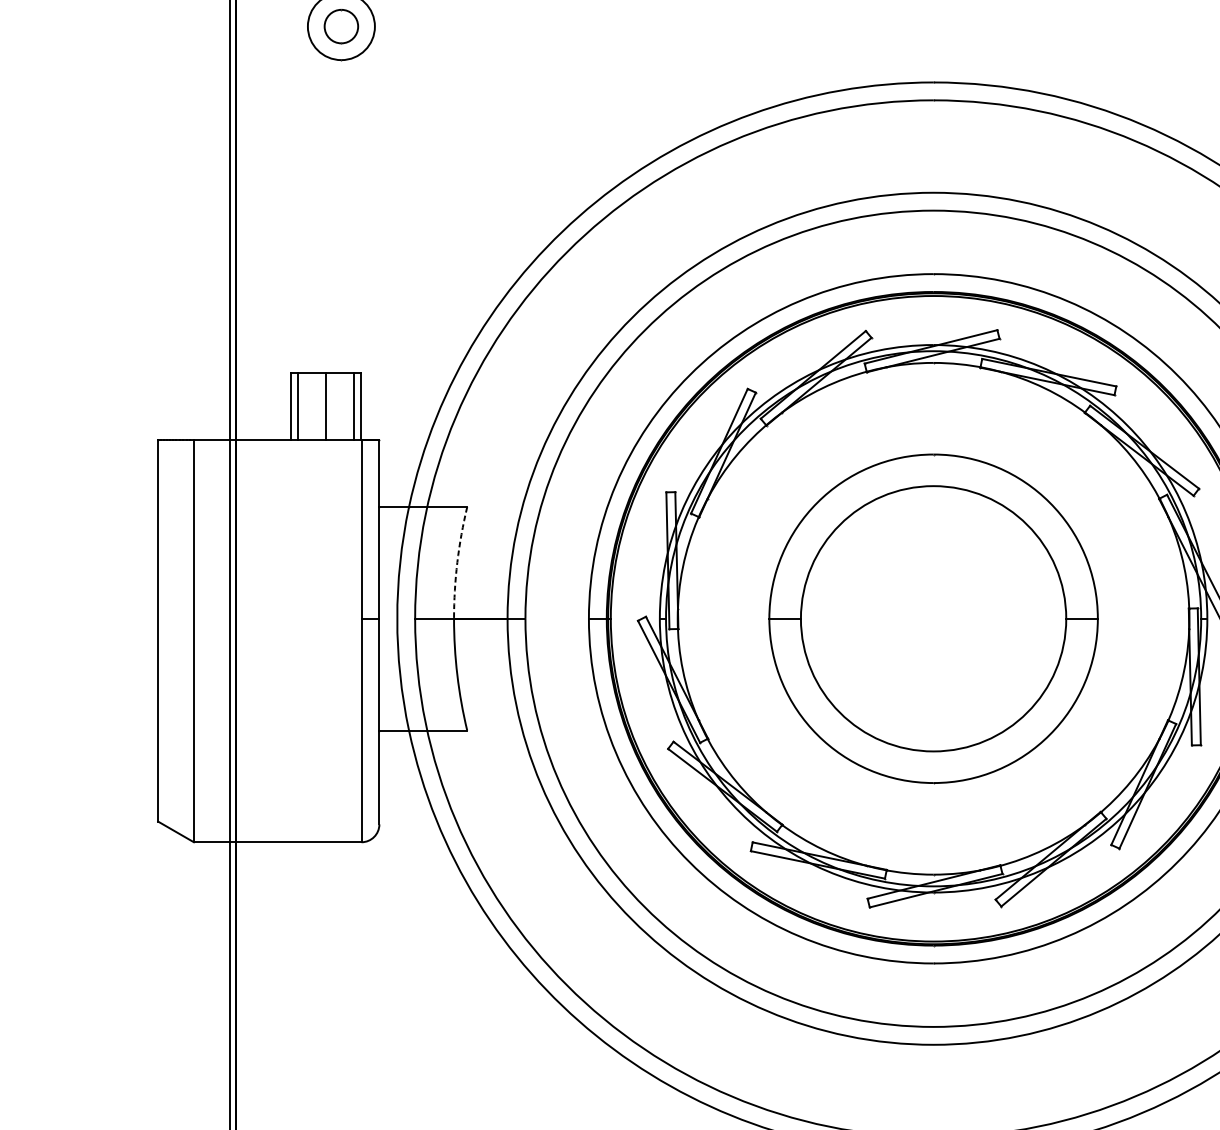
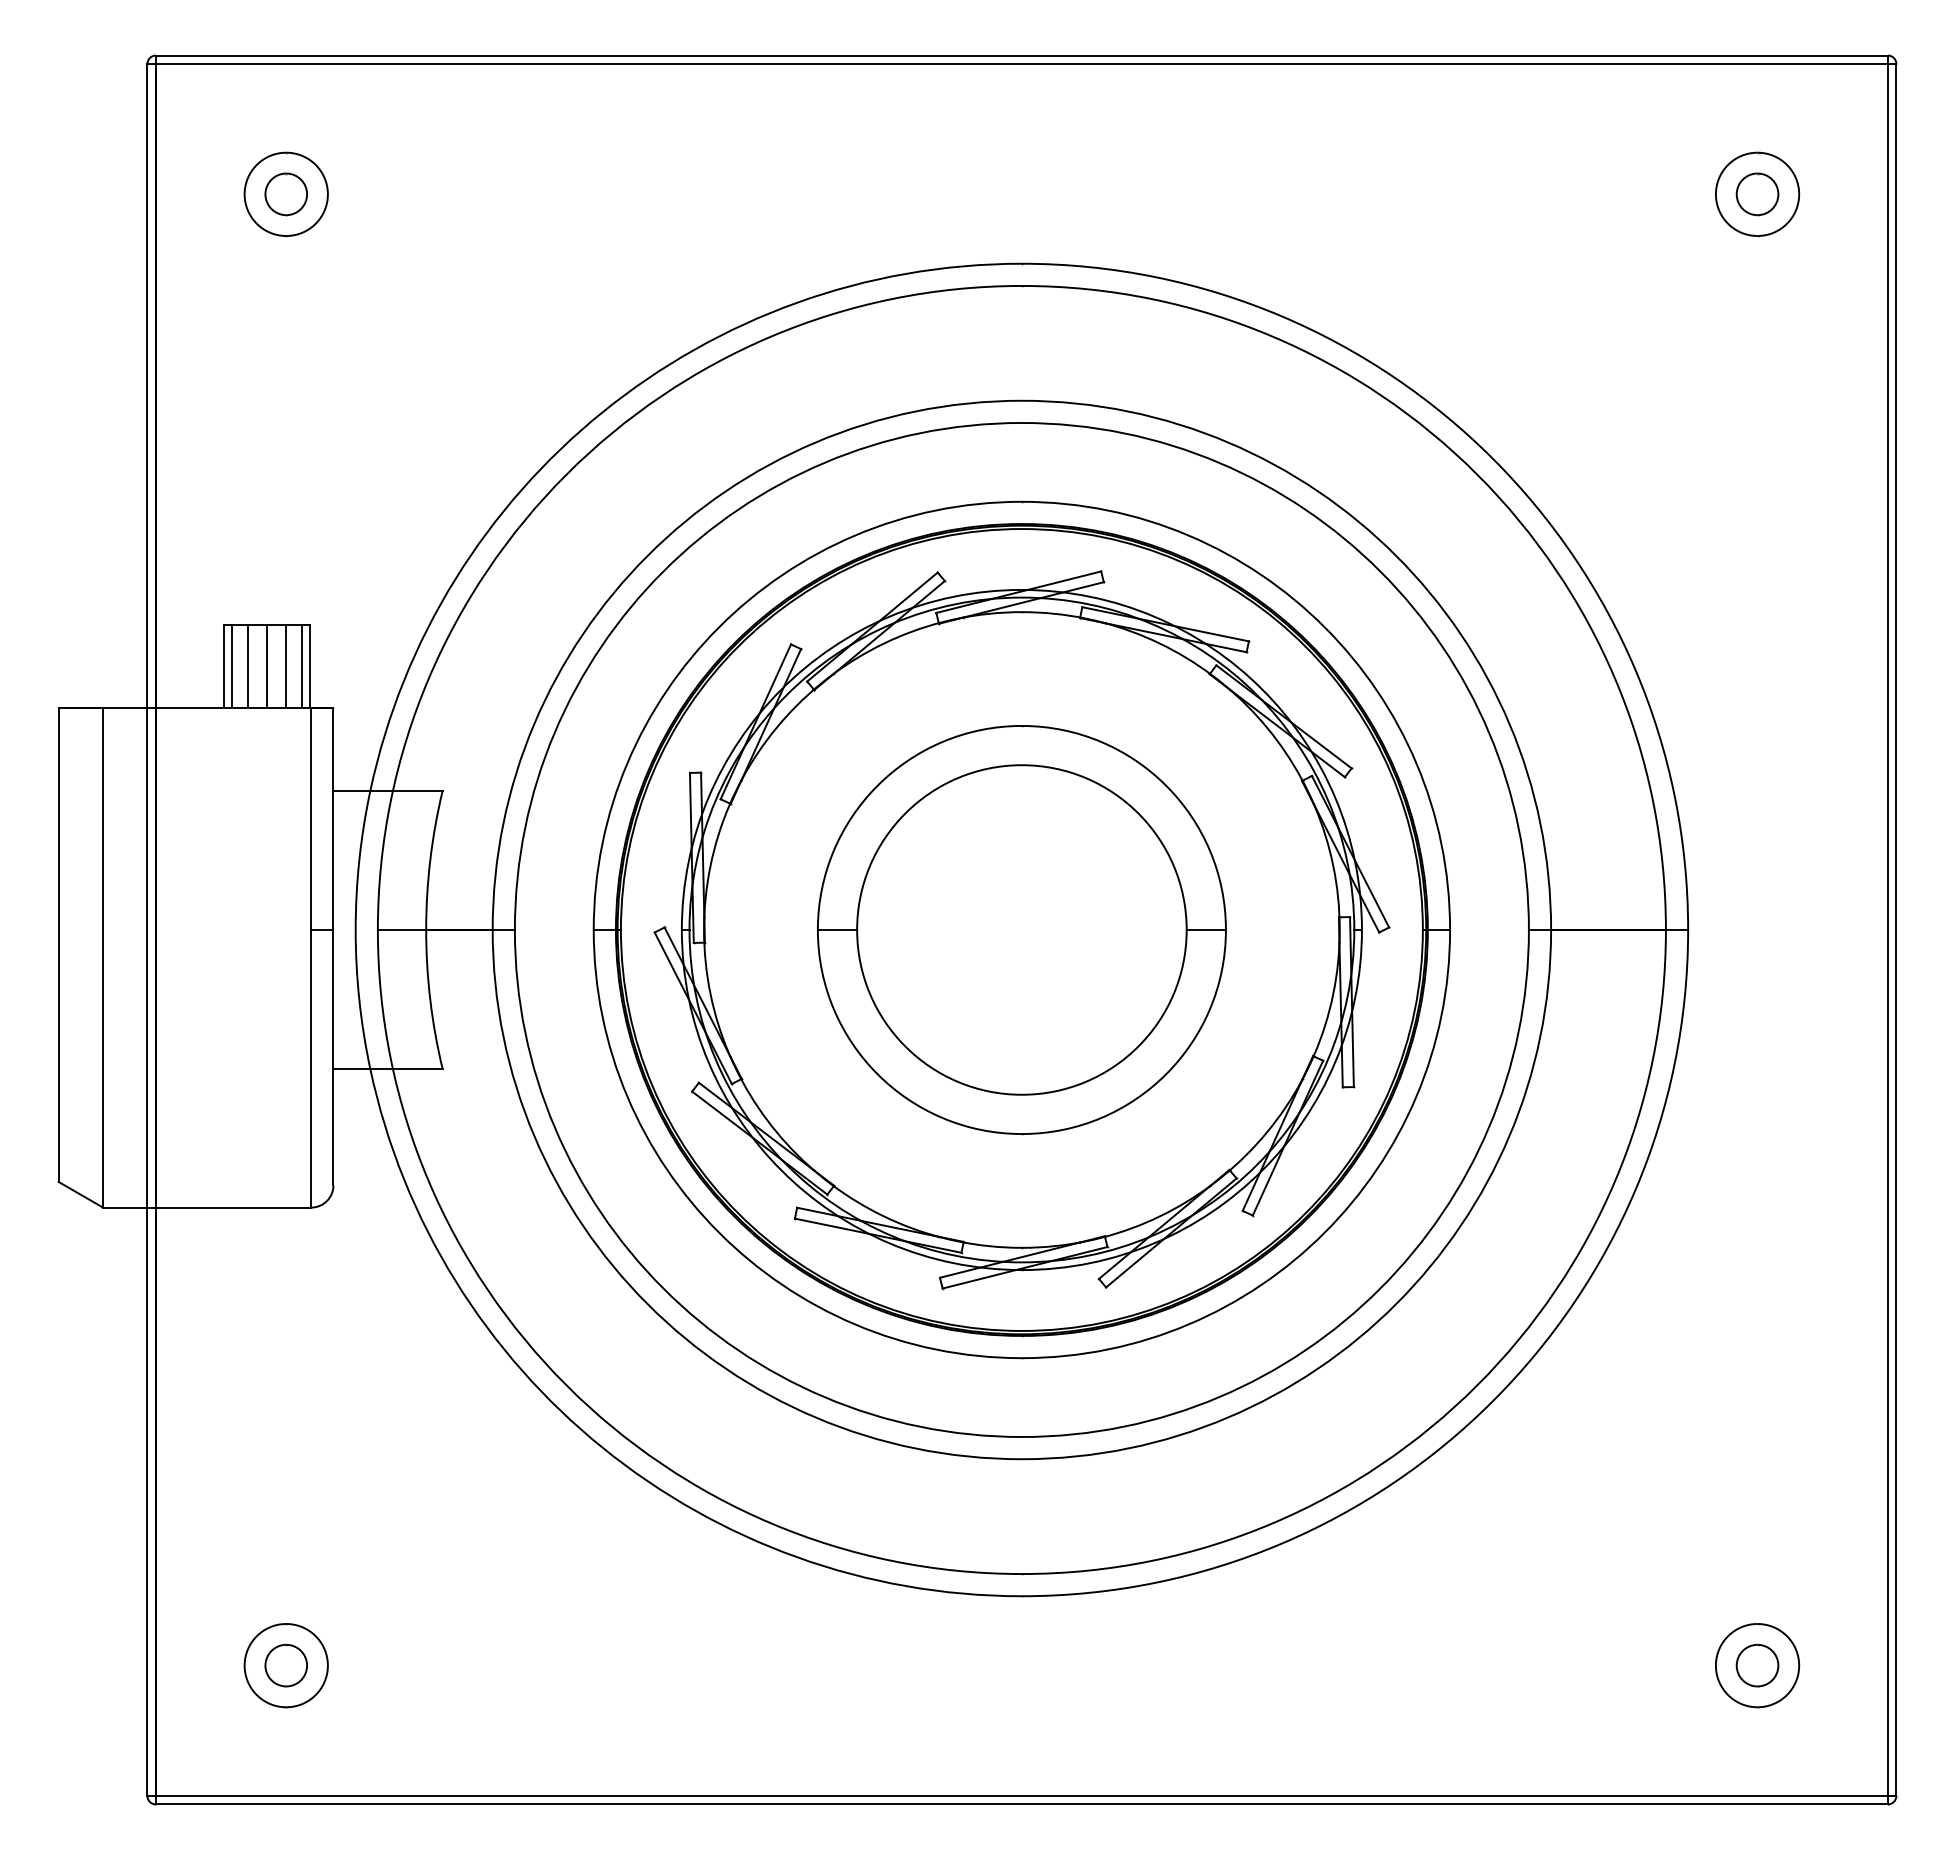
line: (310, 405) -> (247, 665), added
line: (341, 405) -> (286, 665), added
arc: (457, 562) -> (430, 860), dashed -> solid

